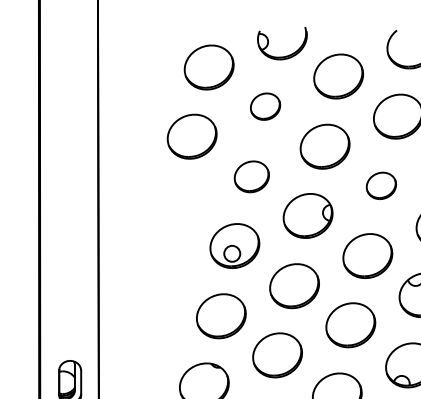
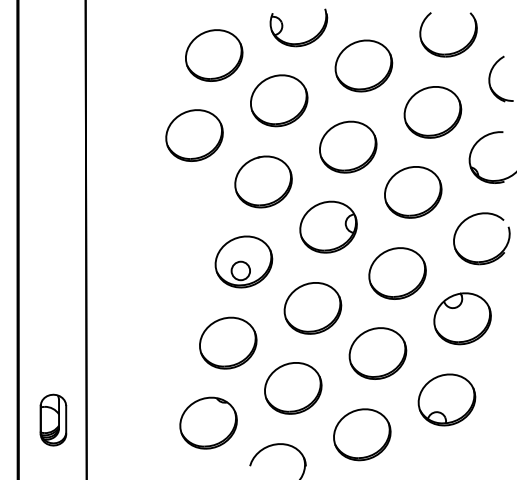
part: (265, 106) -> (279, 100), size x1.67
part: (251, 176) -> (263, 181), size x1.43
part: (381, 185) -> (413, 192), size x1.67

